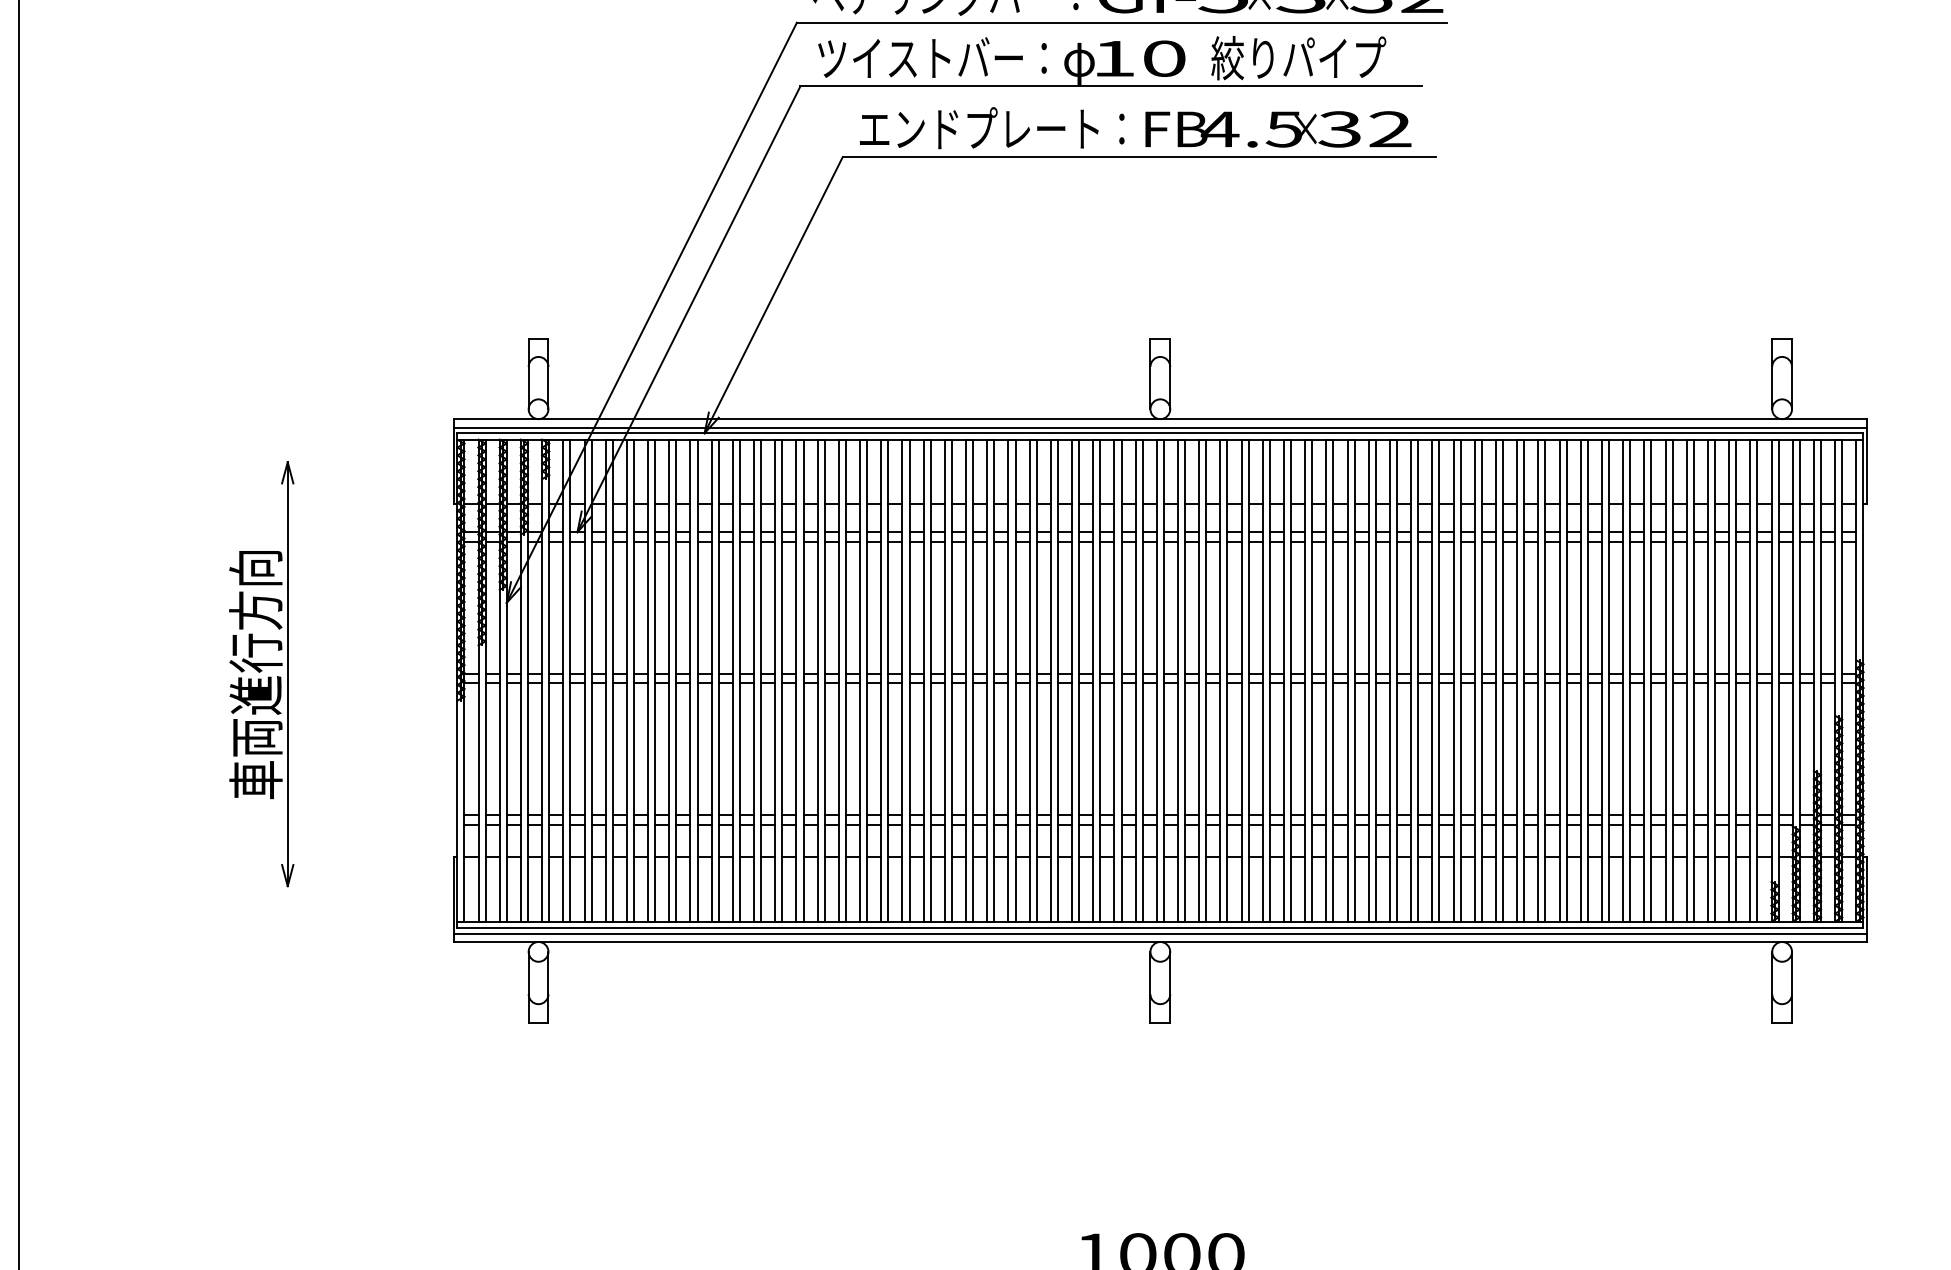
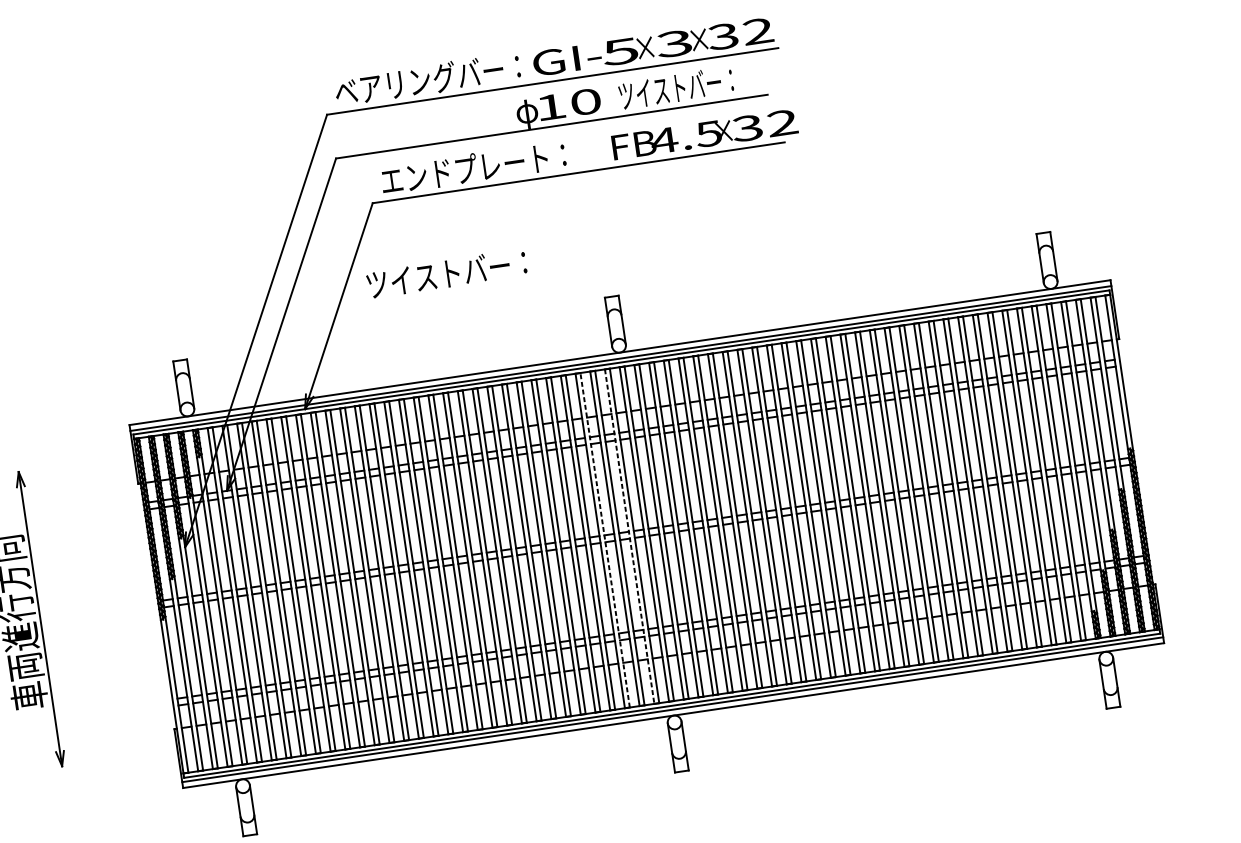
text: (932, 57) -> (446, 273), moved
text: (1298, 58) -> (678, 88), 絞りパイプ -> ツイストバー：
text: (1278, 129) -> (704, 134), moved
line: (1100, 680) -> (605, 540), solid -> dashed
line: (1135, 680) -> (629, 536), solid -> dashed

